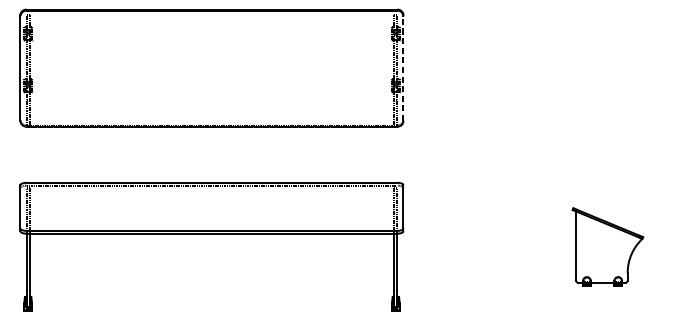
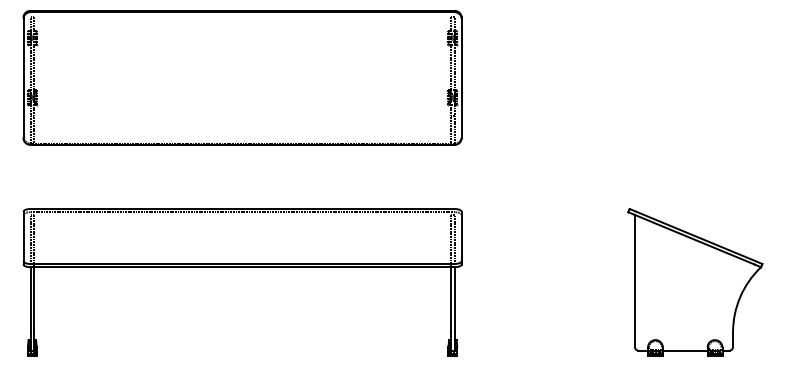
line: (403, 68) -> (461, 78), dashed -> solid
part: (607, 246) -> (695, 281), size x1.67

